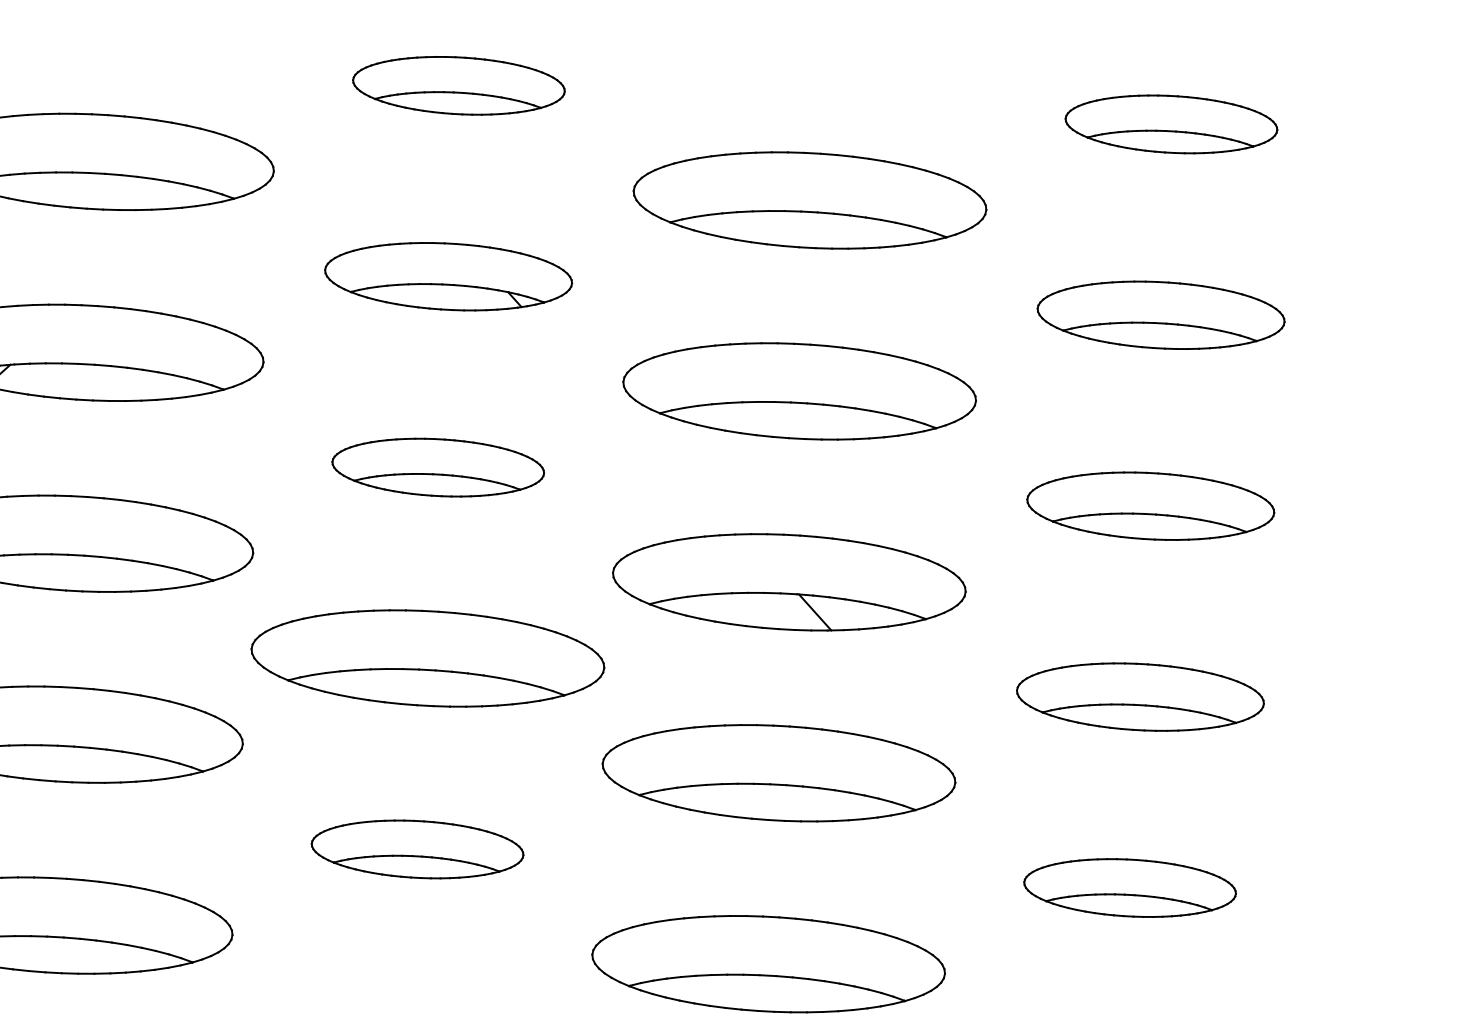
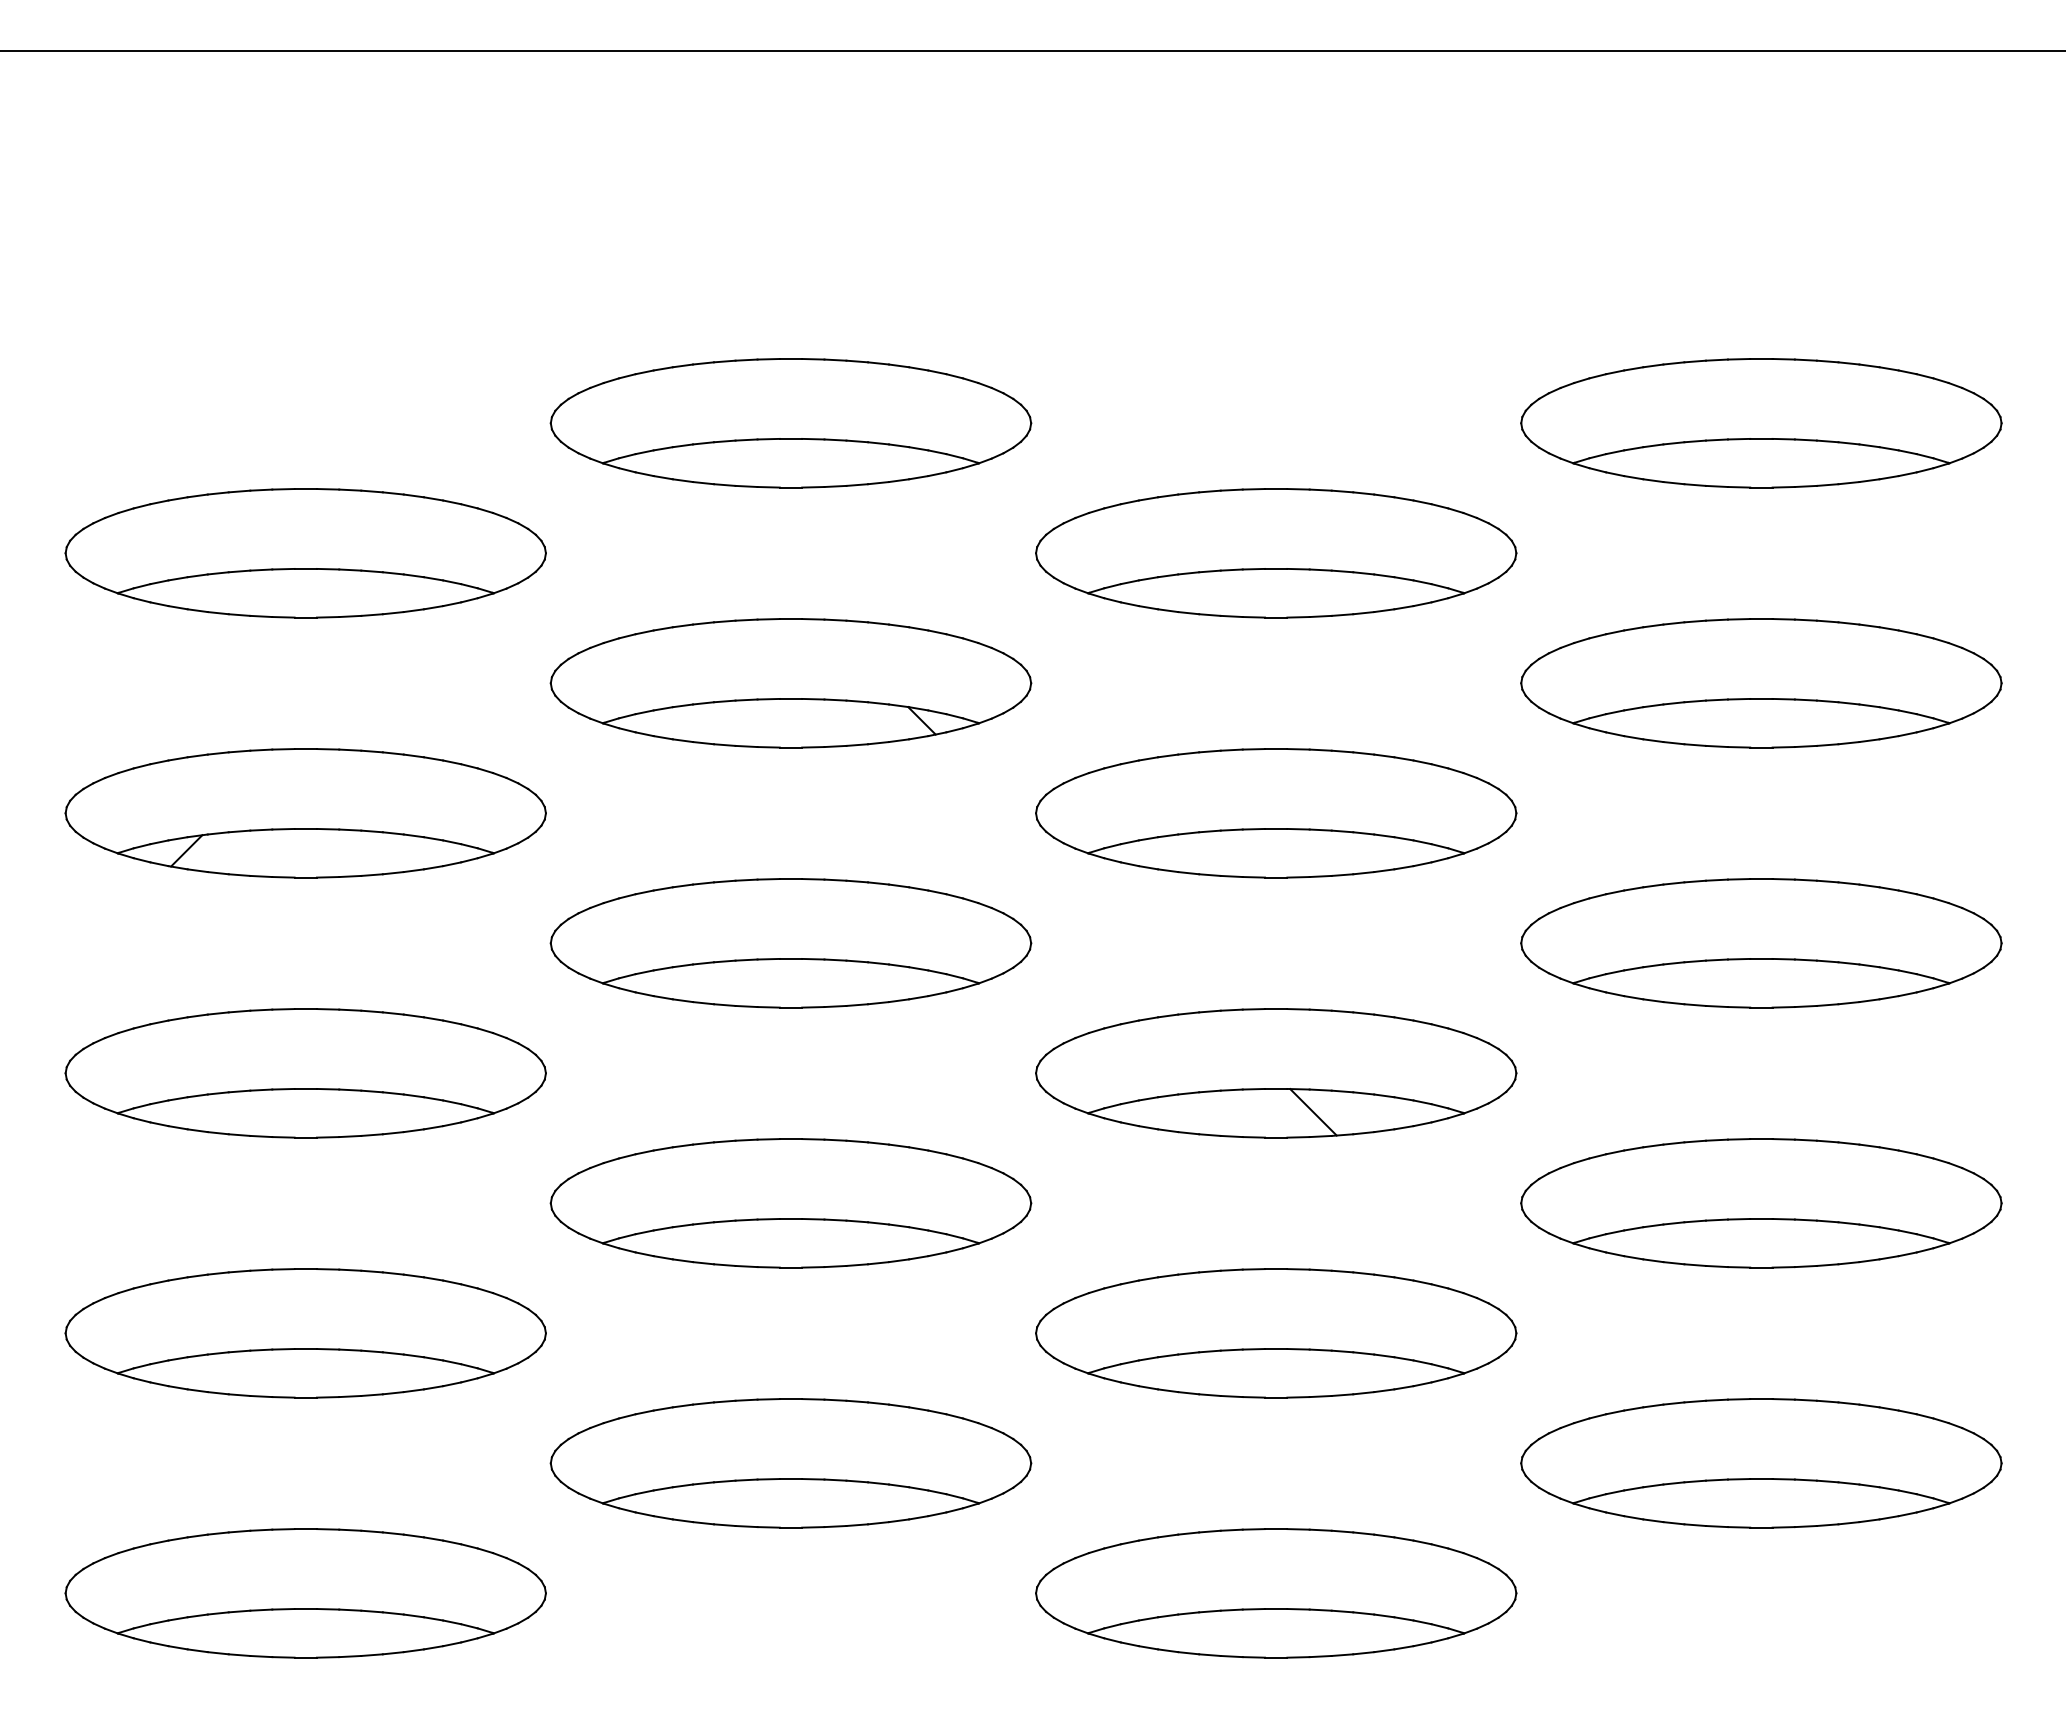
part: (458, 85) -> (790, 423), size x1.67
part: (1171, 124) -> (1761, 423), size x1.67
part: (448, 276) -> (790, 683), size x1.43
part: (1161, 315) -> (1761, 683), size x1.43
part: (437, 467) -> (790, 943), size x1.67
part: (1150, 506) -> (1761, 943), size x1.43
part: (1140, 697) -> (1761, 1203), size x1.43
part: (417, 849) -> (790, 1463), size x1.67
part: (1130, 888) -> (1761, 1463), size x1.67

